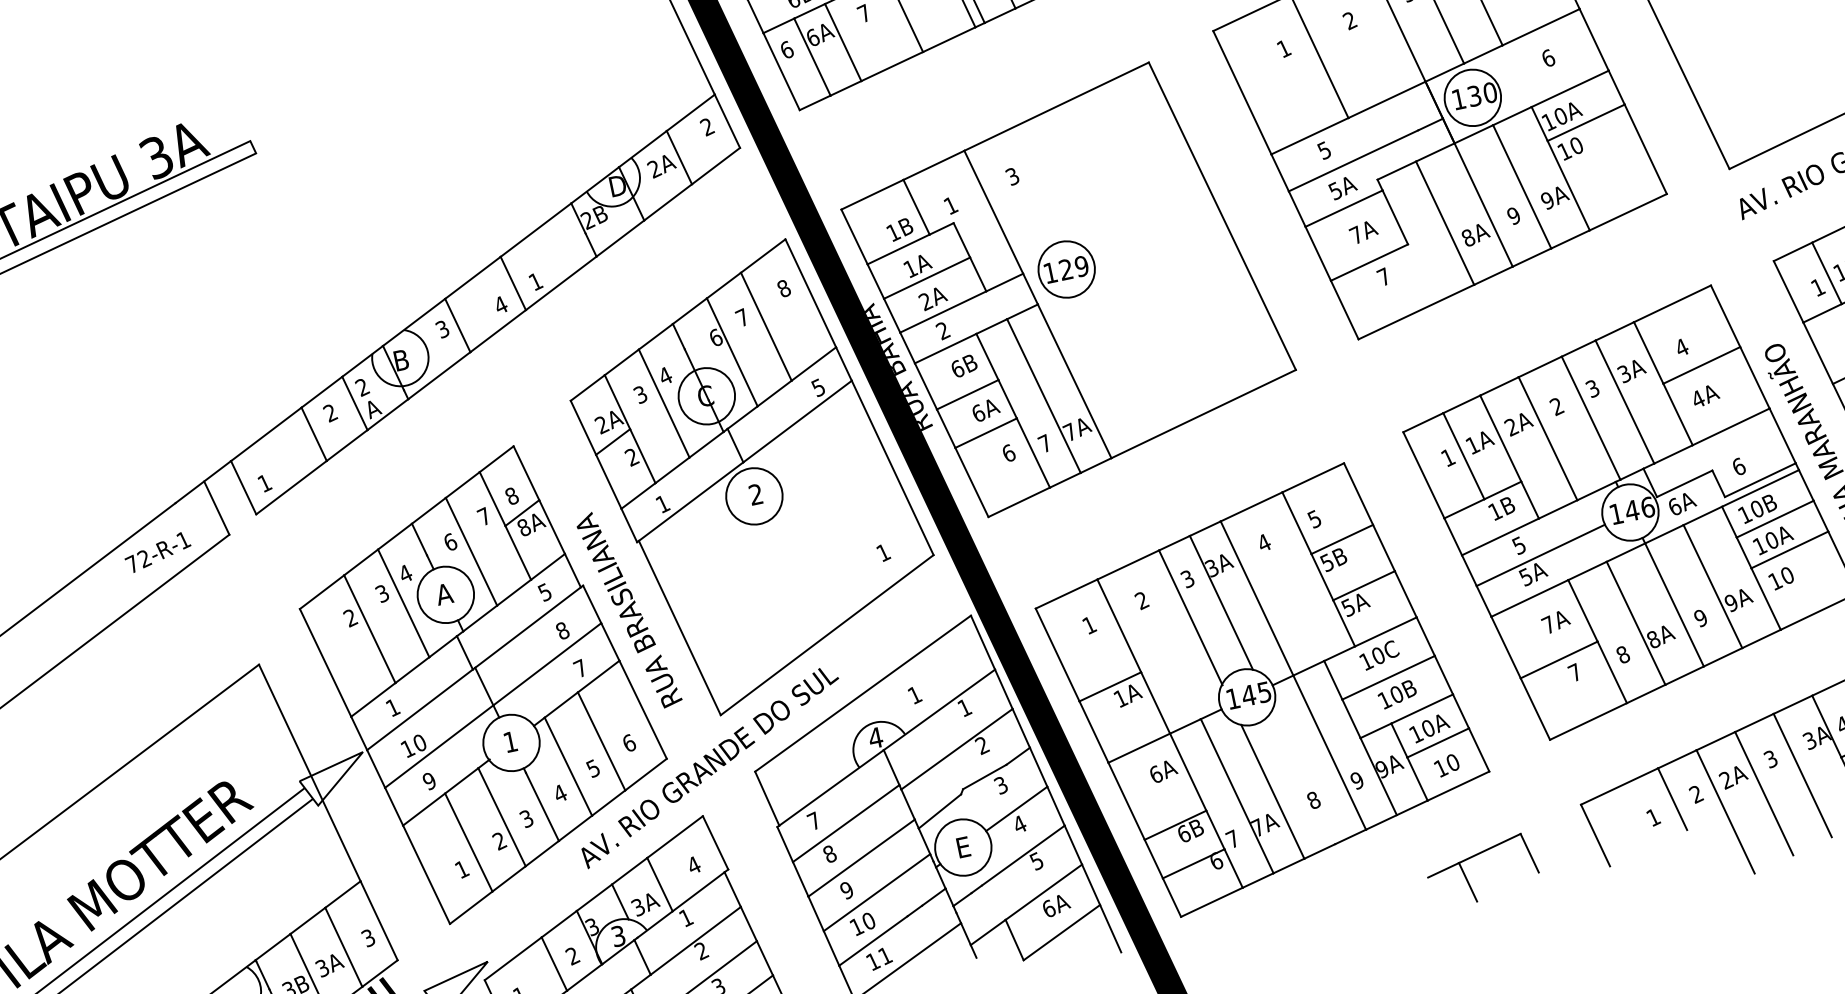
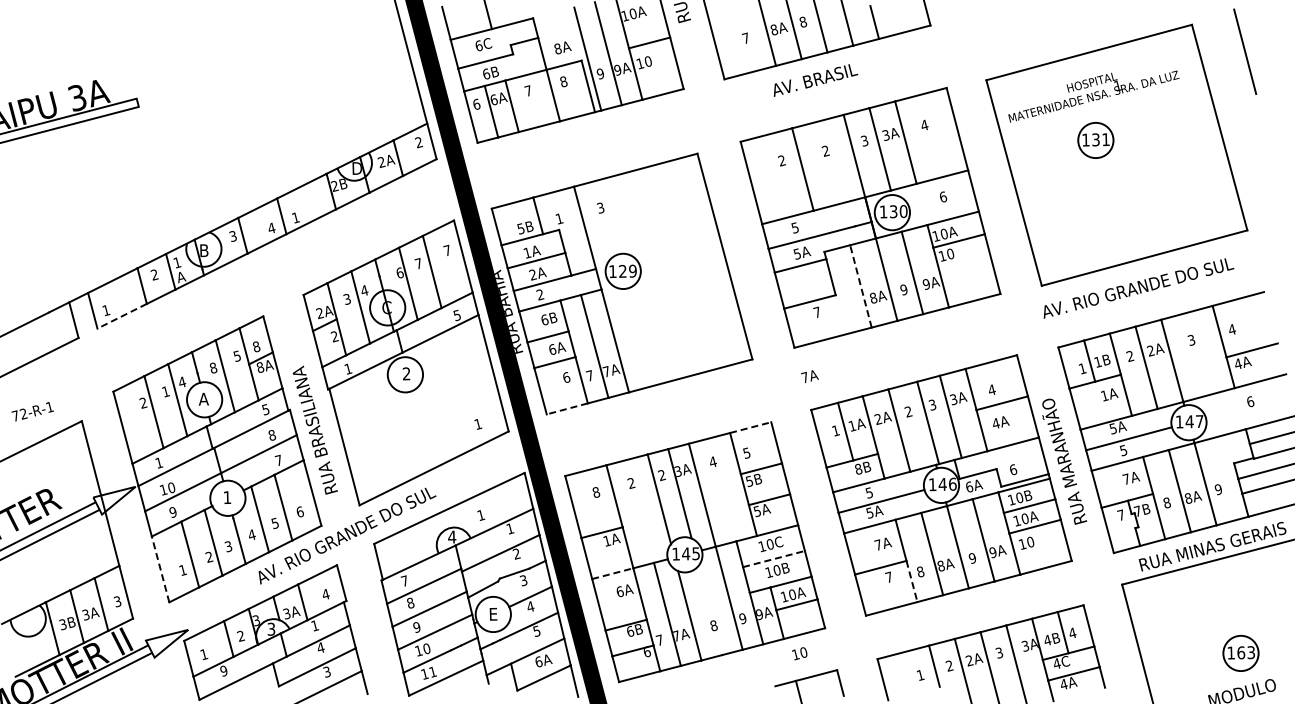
text: (1283, 48) -> (781, 160), 1 -> 2
line: (1444, 223) -> (860, 286), solid -> dashed
text: (893, 232) -> (521, 228), 1B -> 5B
text: (1363, 232) -> (809, 376), moved
text: (783, 286) -> (447, 249), 8 -> 7
text: (362, 386) -> (177, 262), 2 -> 1
line: (1314, 477) -> (751, 427), solid -> dashed
line: (292, 487) -> (122, 316), solid -> dashed
line: (1018, 503) -> (566, 409), solid -> dashed
text: (1494, 510) -> (858, 468), 1B -> 8B
text: (482, 515) -> (236, 355), 7 -> 5
text: (448, 541) -> (212, 367), 6 -> 8
text: (157, 552) -> (32, 411), moved
text: (1186, 579) -> (661, 475), 3 -> 2
text: (381, 593) -> (165, 391), 3 -> 1
text: (1089, 625) -> (596, 492), 1 -> 8
line: (1613, 672) -> (912, 581), solid -> dashed
line: (1389, 678) -> (774, 559), solid -> dashed
line: (1140, 747) -> (613, 573), solid -> dashed
text: (1446, 765) -> (799, 653), moved
line: (426, 873) -> (160, 568), solid -> dashed
text: (701, 950) -> (320, 647), 2 -> 4

